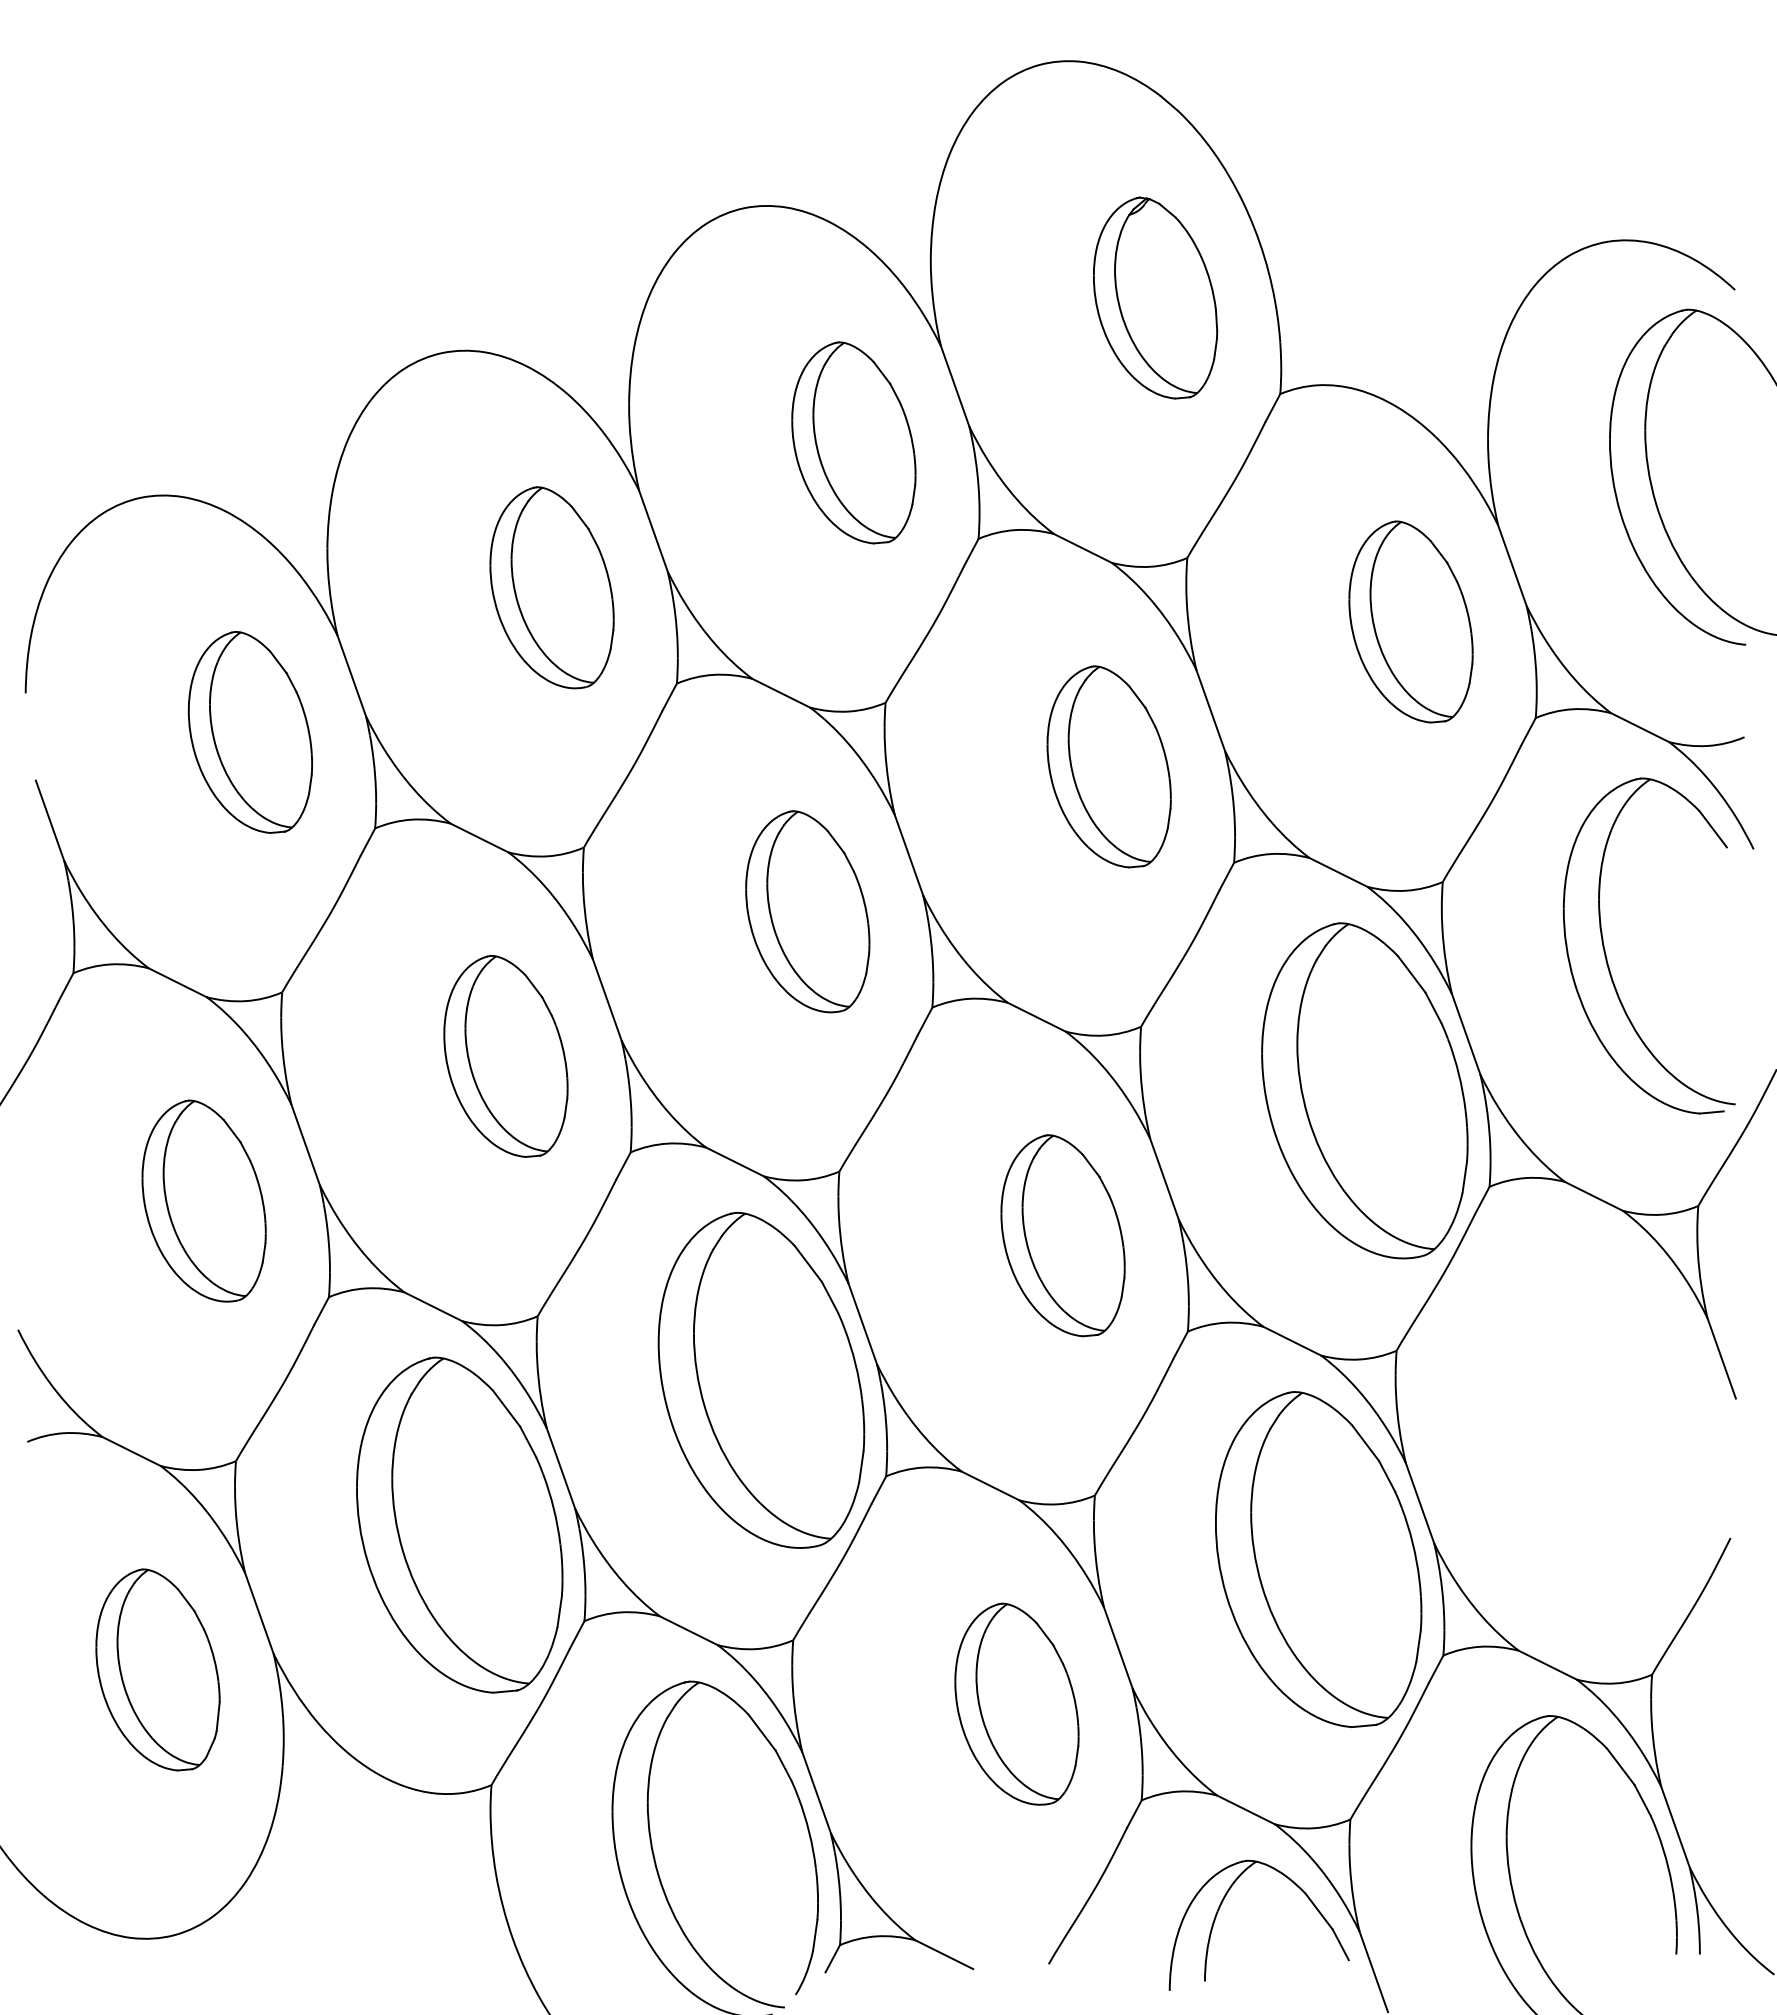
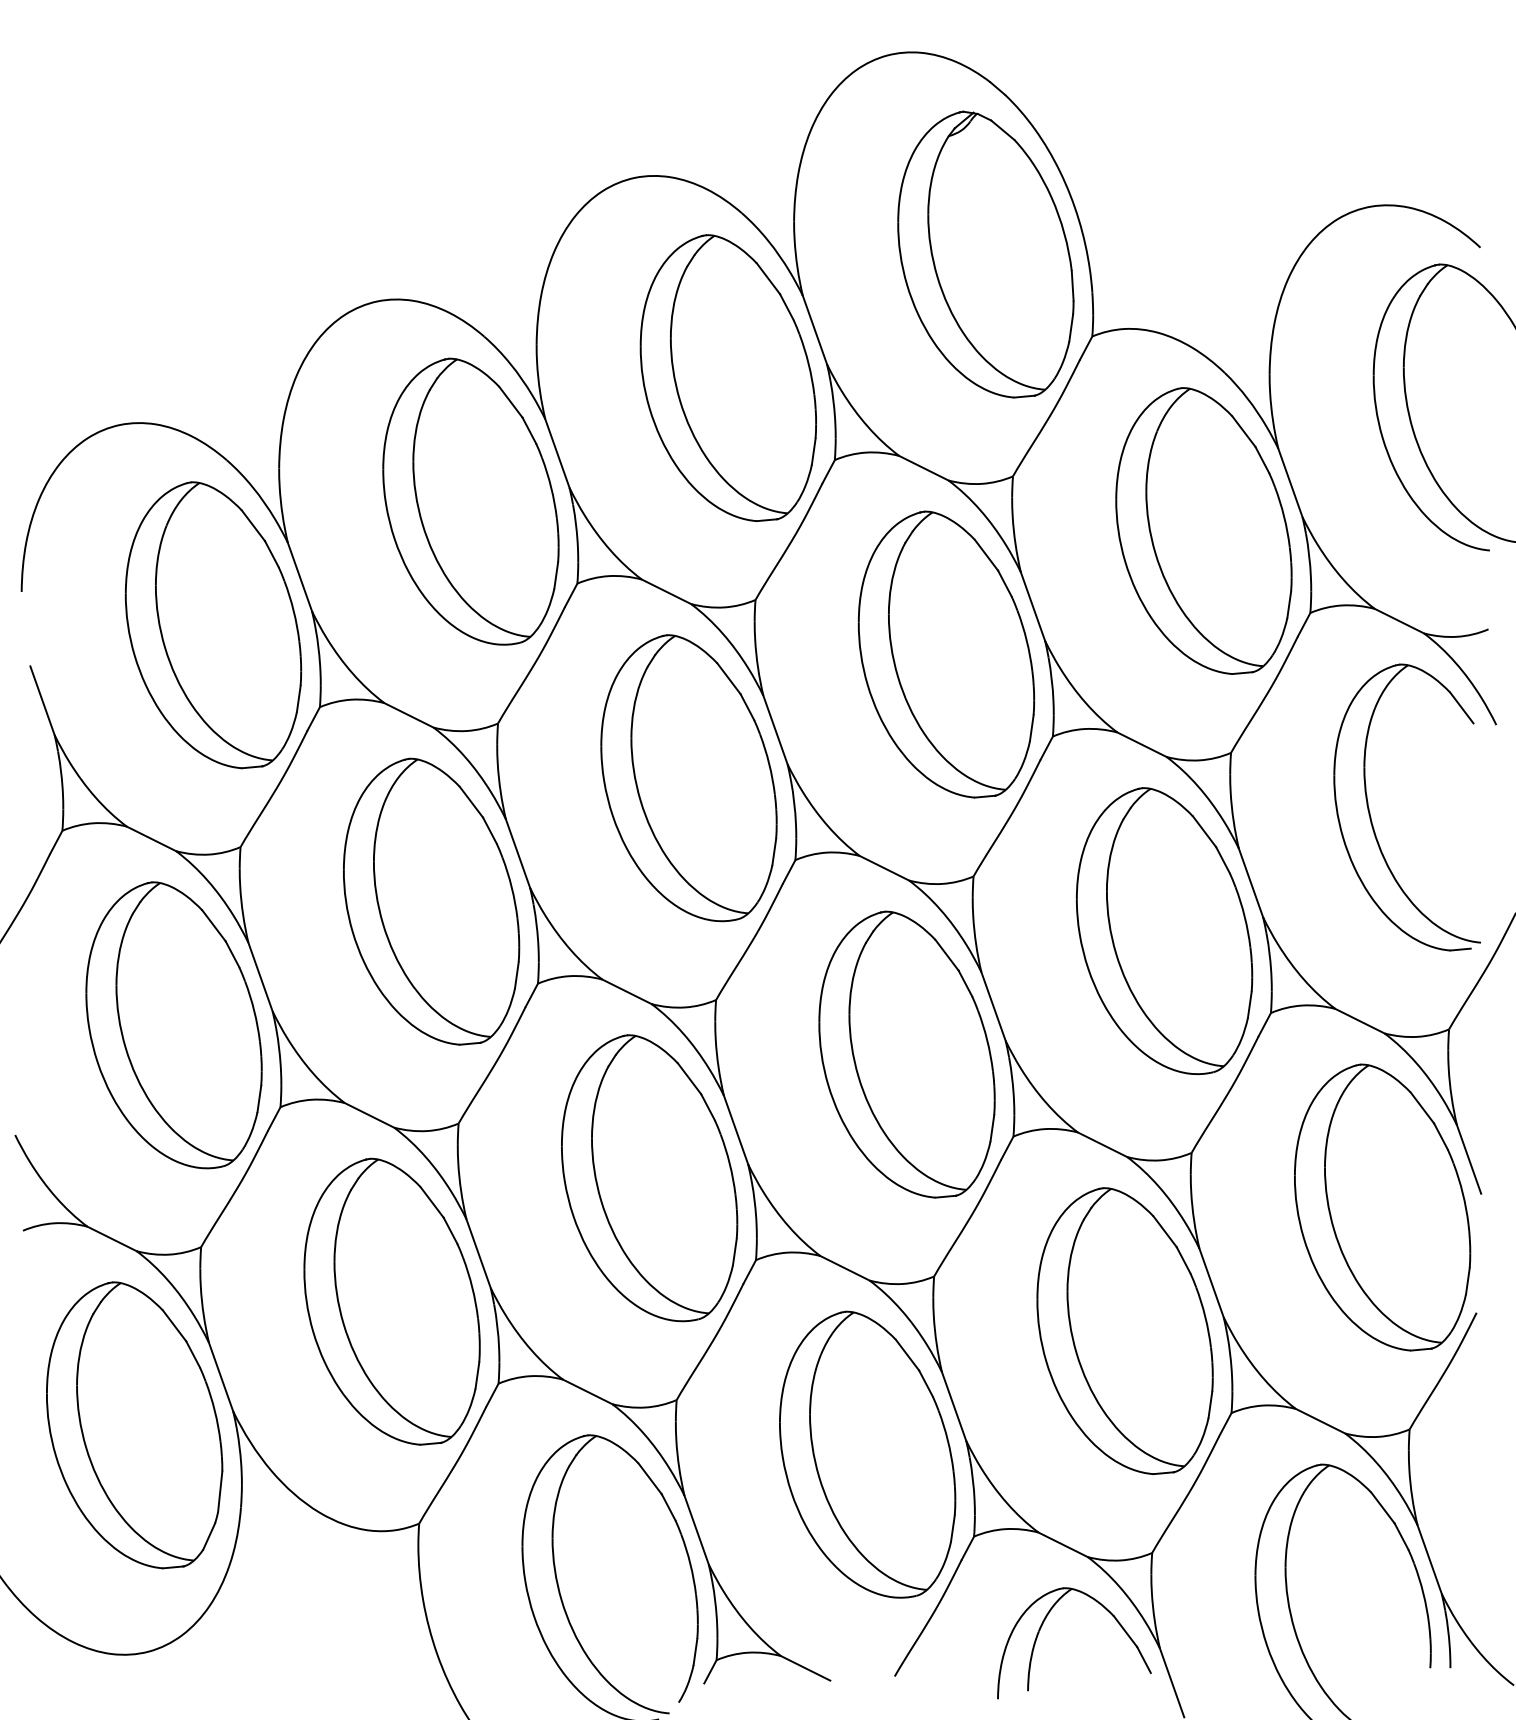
part: (1155, 297) -> (985, 254), size x1.67
part: (853, 442) -> (728, 377), size x1.67
part: (551, 587) -> (470, 501), size x1.67
part: (1410, 621) -> (1203, 530), size x1.67
part: (250, 732) -> (213, 625), size x1.67
part: (1108, 766) -> (945, 654), size x1.67
part: (807, 911) -> (688, 778), size x1.67
part: (505, 1056) -> (431, 901), size x1.67
part: (203, 1200) -> (173, 1024), size x1.67
part: (1062, 1235) -> (906, 1054), size x1.67
part: (1619, 1414) -> (1381, 1207), added
part: (157, 1669) -> (134, 1424), size x1.67
part: (1016, 1703) -> (867, 1453), size x1.67

